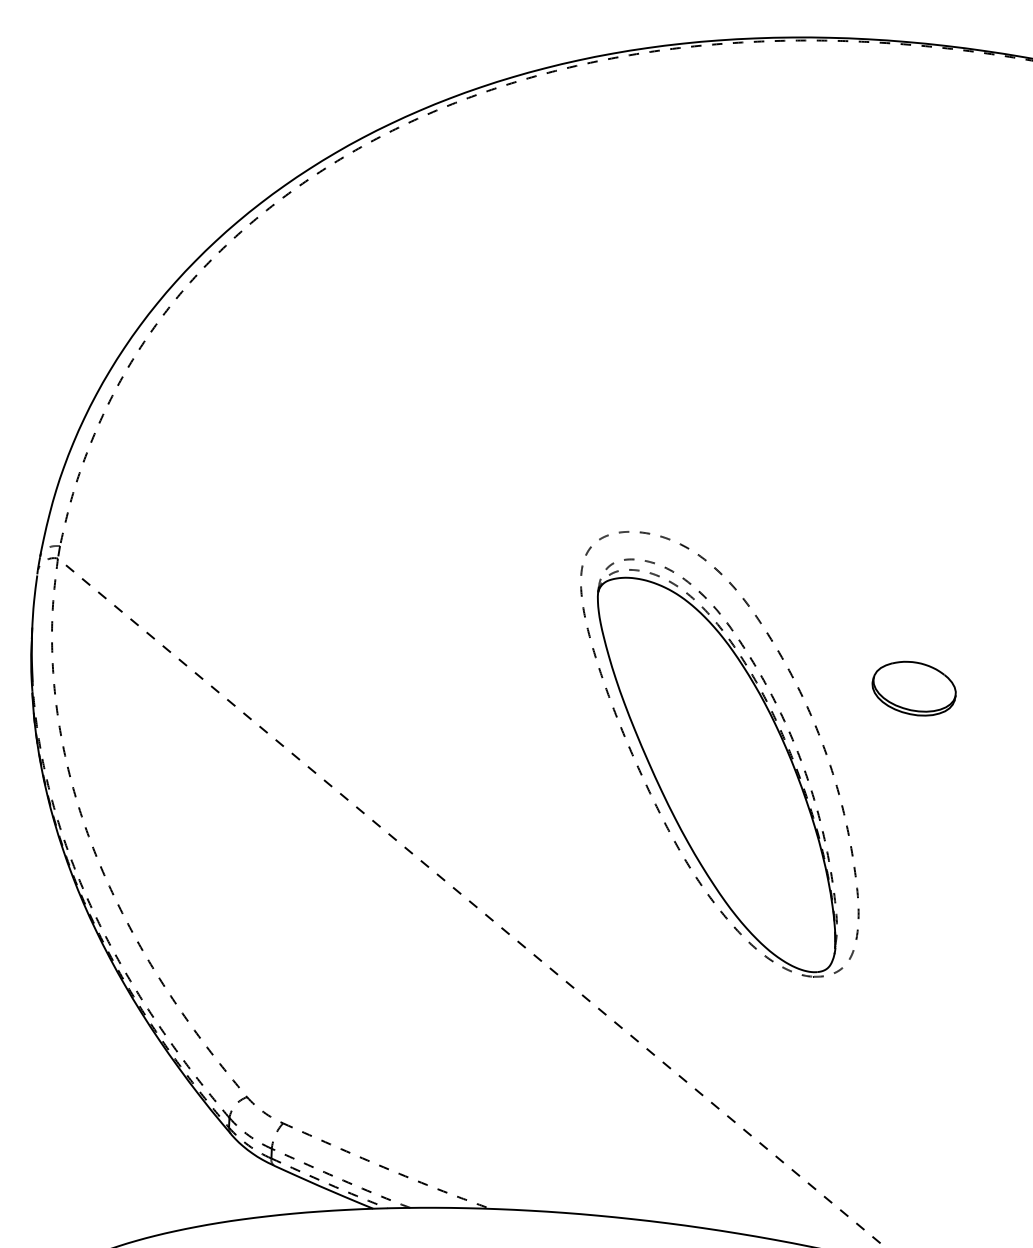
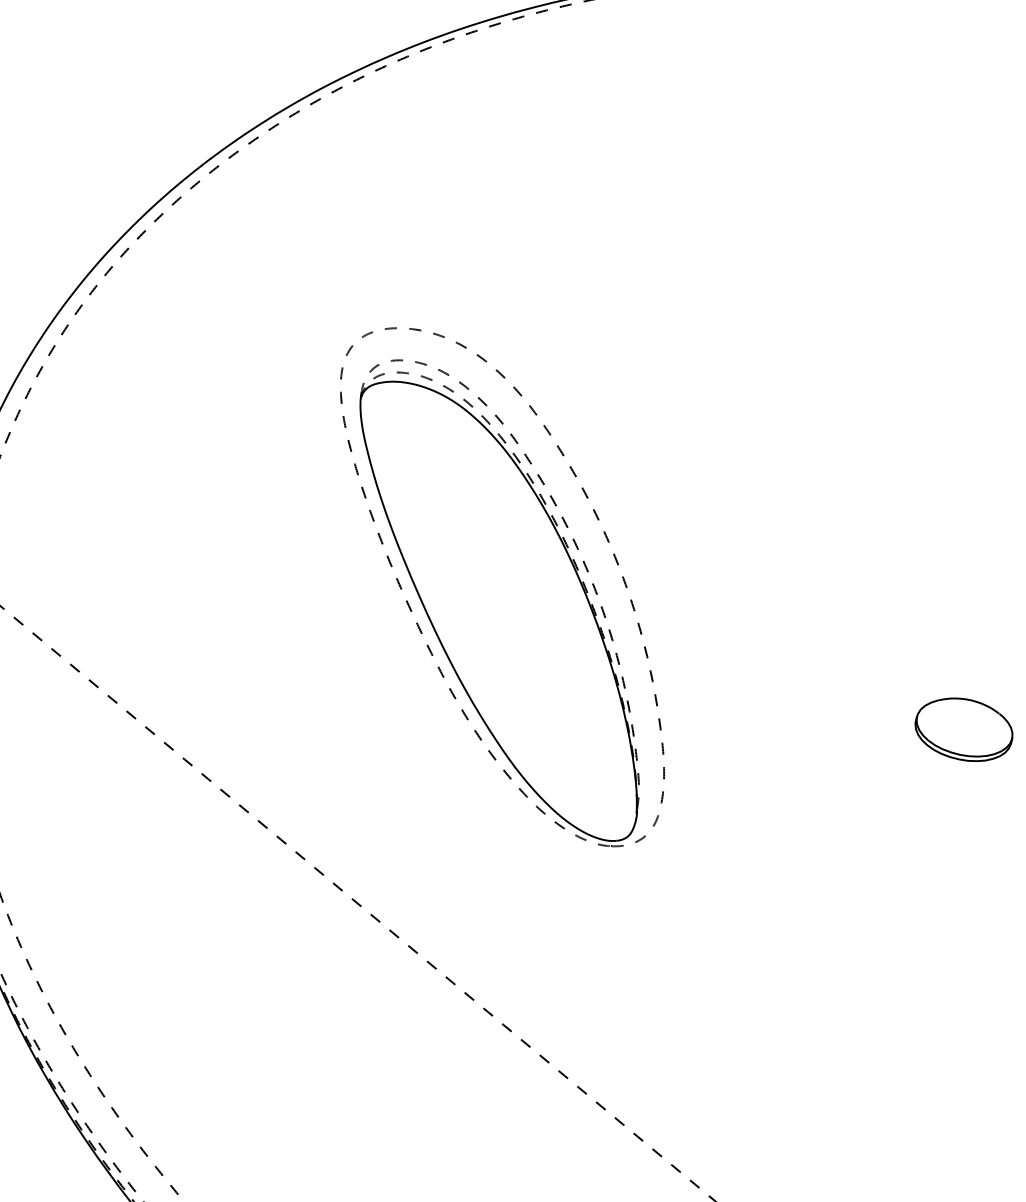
part: (719, 754) -> (502, 587), moved

